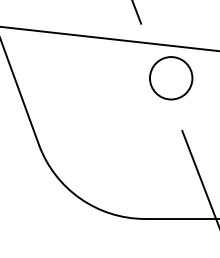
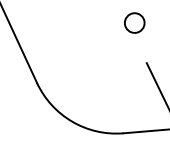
circle: (170, 78) -> (134, 23), size x0.6

